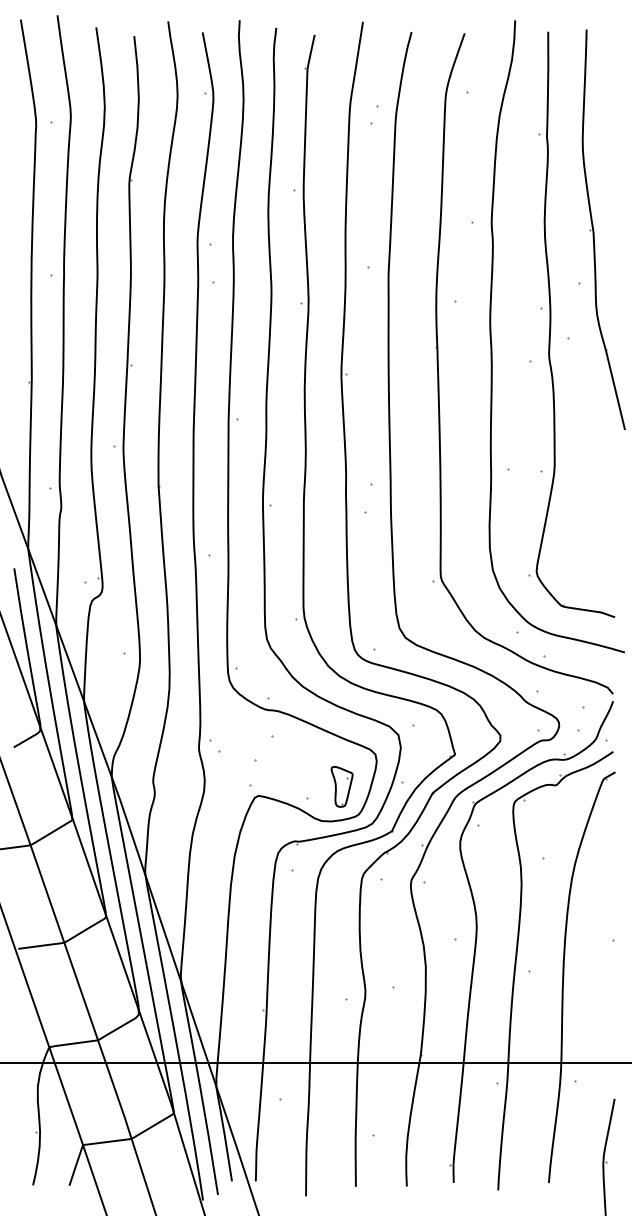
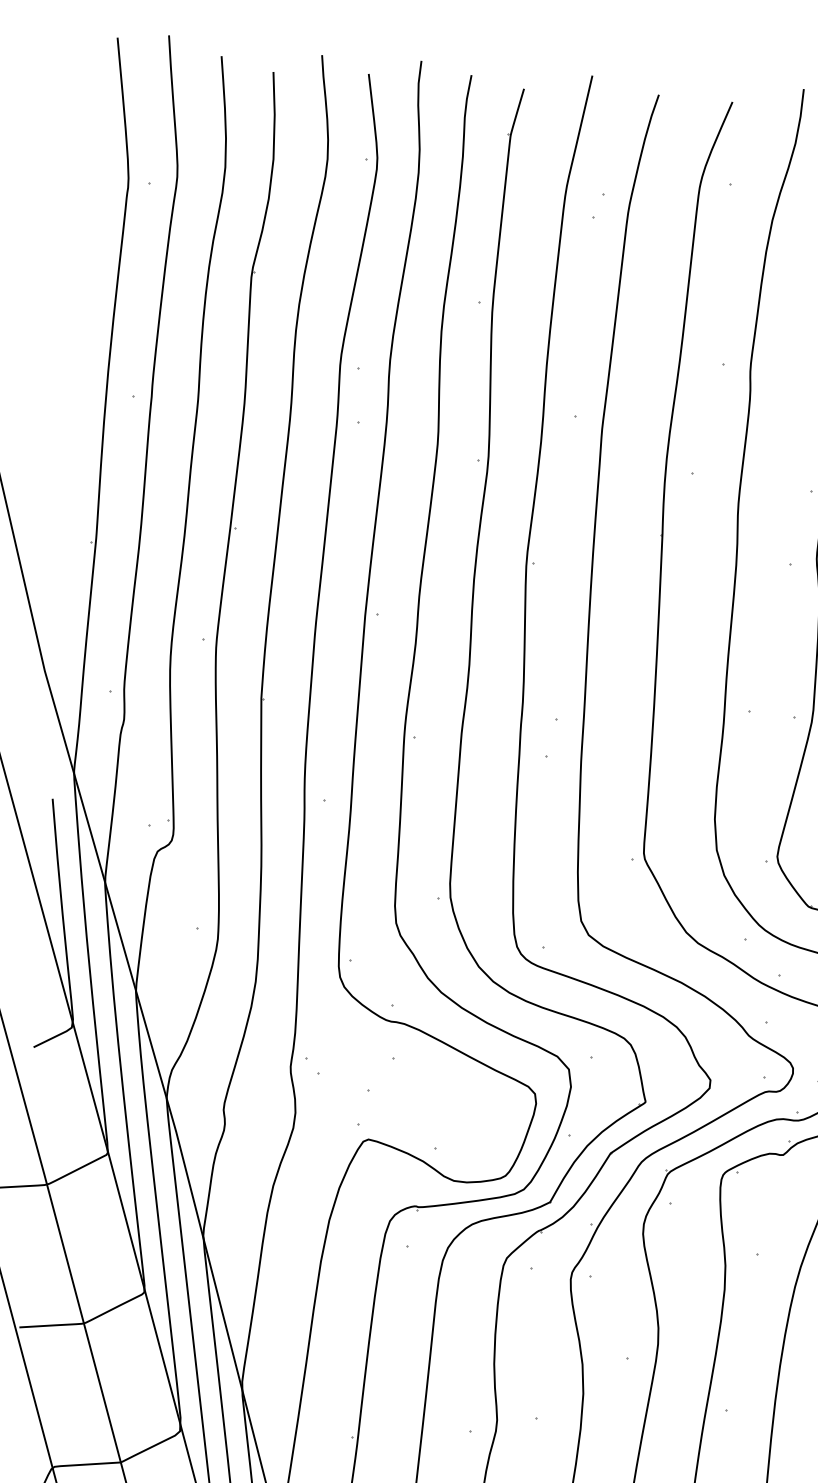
part: (341, 786) -> (484, 1134), removed

